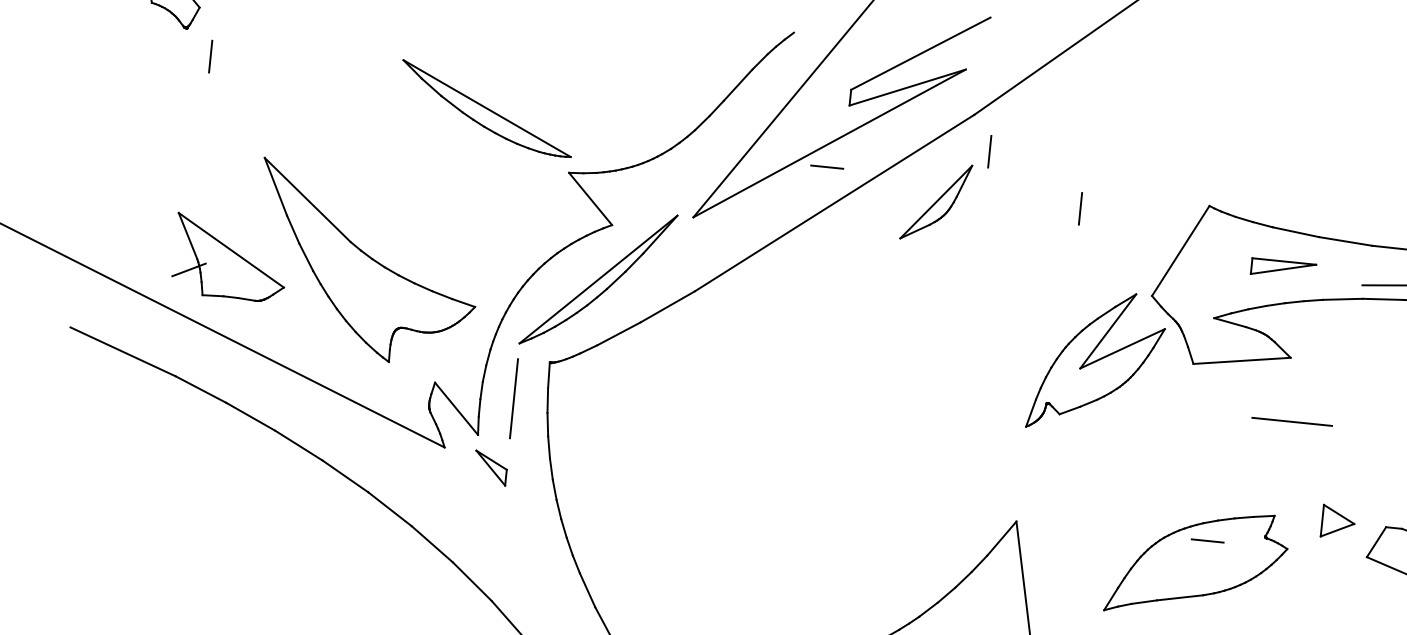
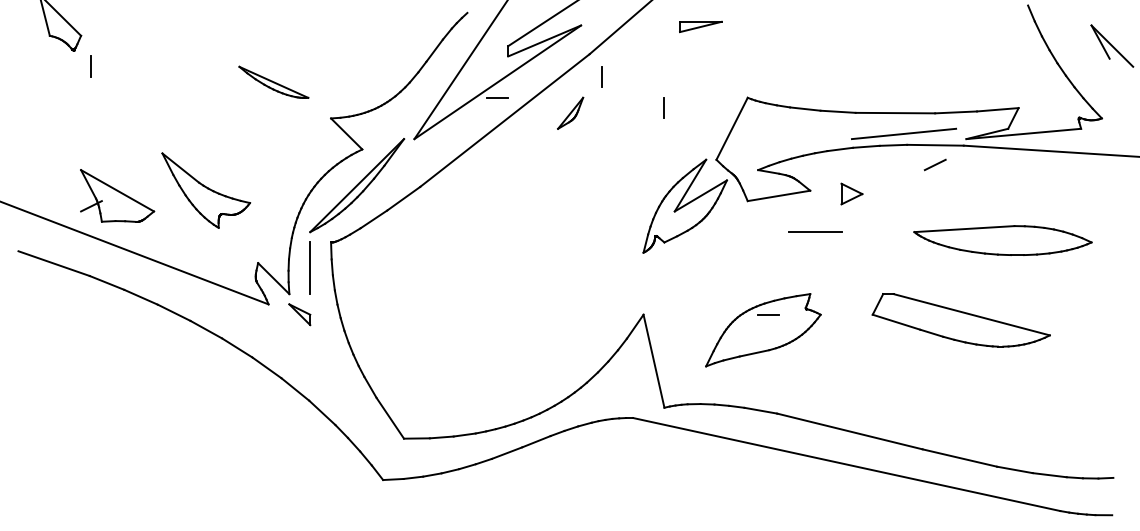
part: (486, 108) -> (273, 82), size x0.6
part: (935, 202) -> (570, 113), size x0.6
part: (367, 263) -> (206, 190), size x0.6
part: (1283, 268) -> (700, 26), moved
part: (1337, 521) -> (851, 193), moved

